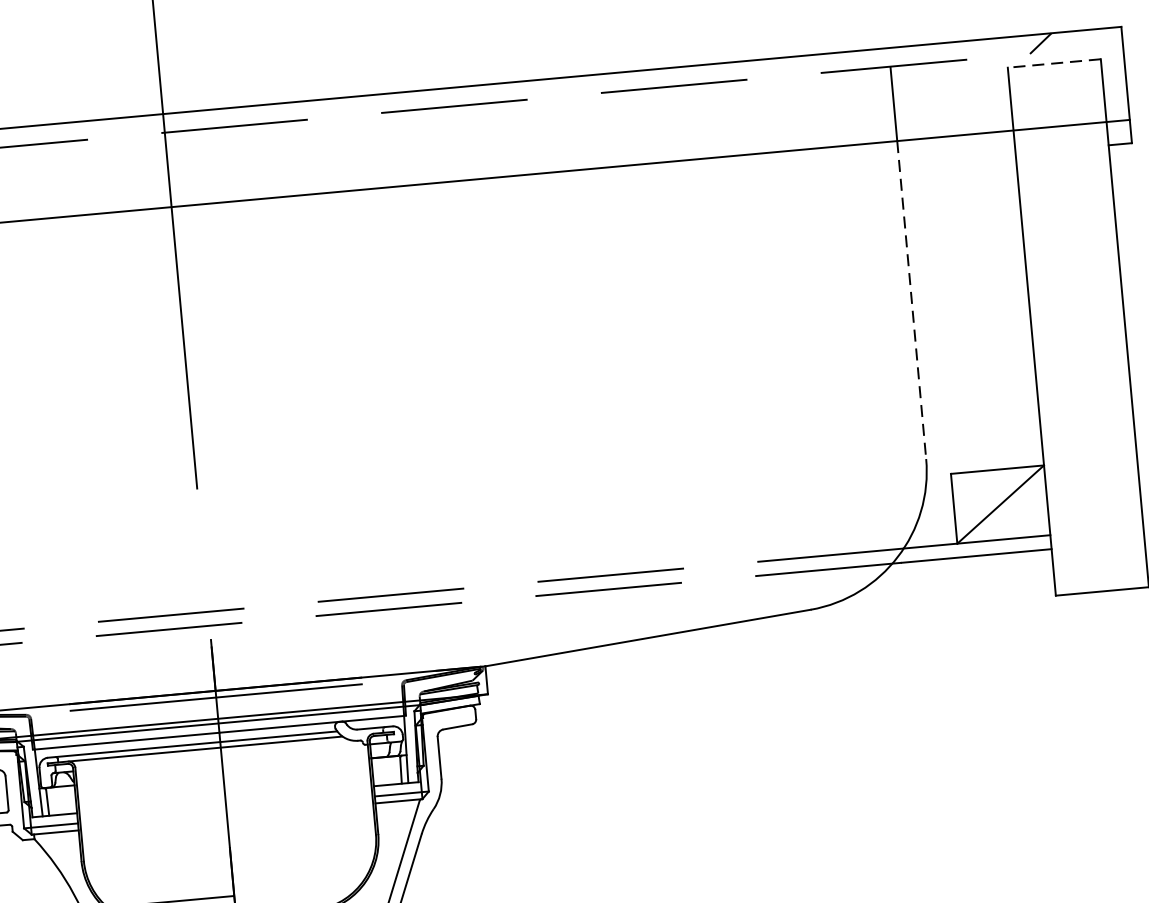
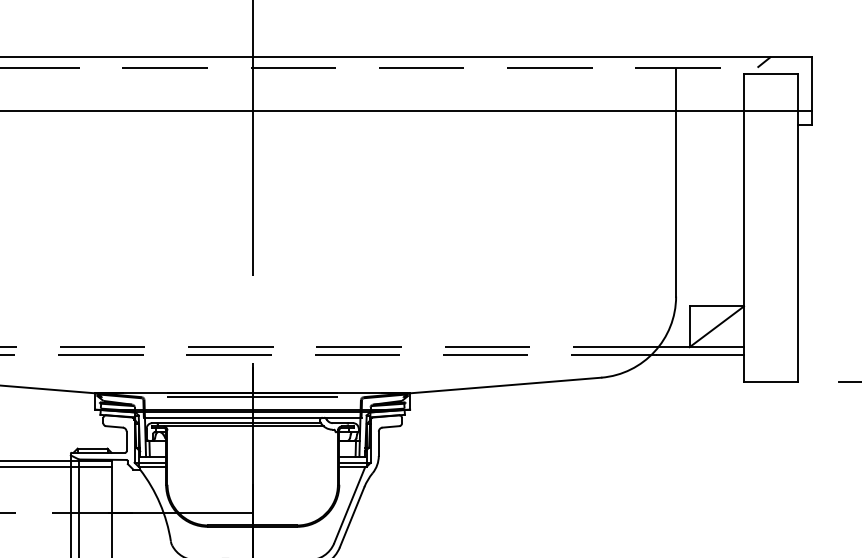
line: (1053, 63) -> (770, 74), dashed -> solid
line: (912, 299) -> (676, 203), dashed -> solid

